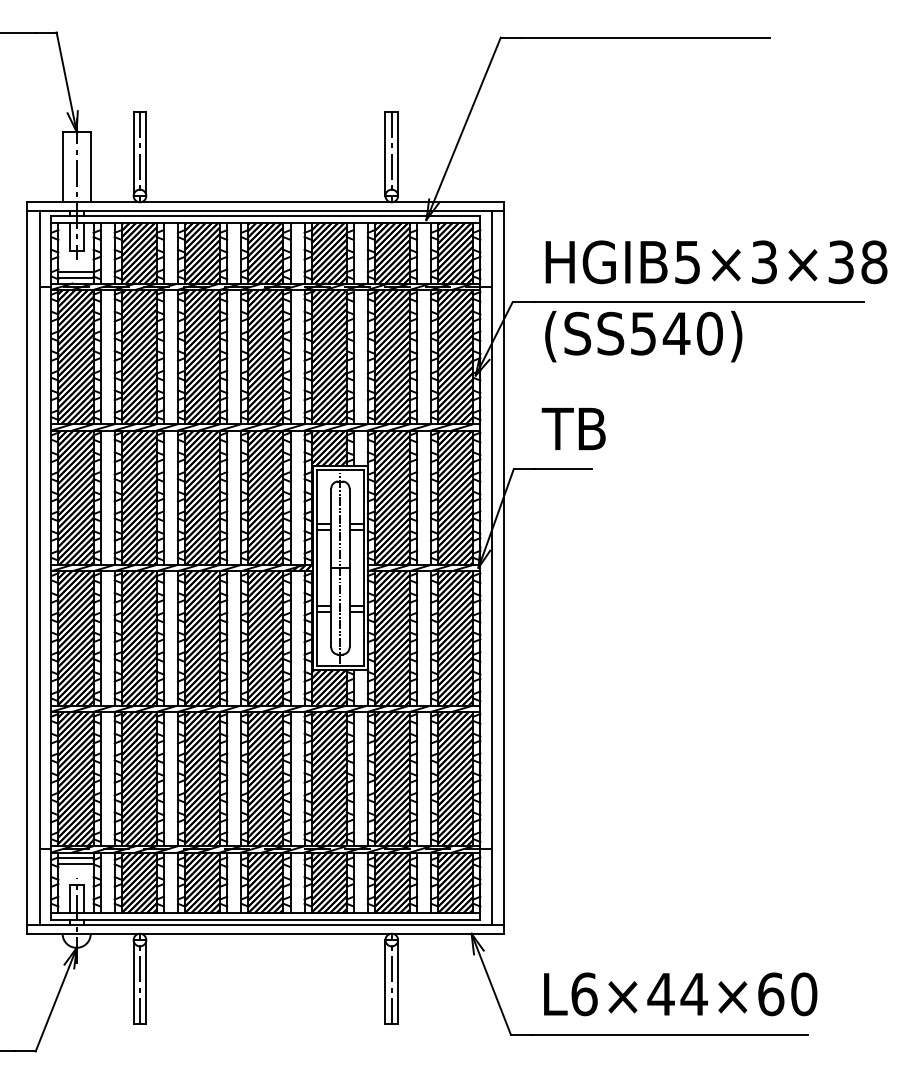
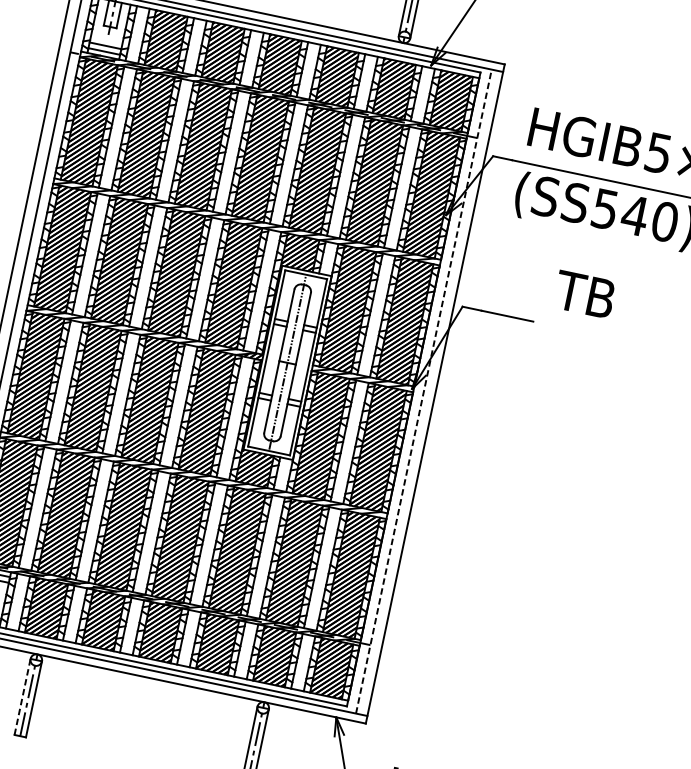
text: (573, 428) -> (584, 294), moved
line: (491, 567) -> (423, 391), solid -> dashed
line: (133, 981) -> (22, 696), solid -> dashed

